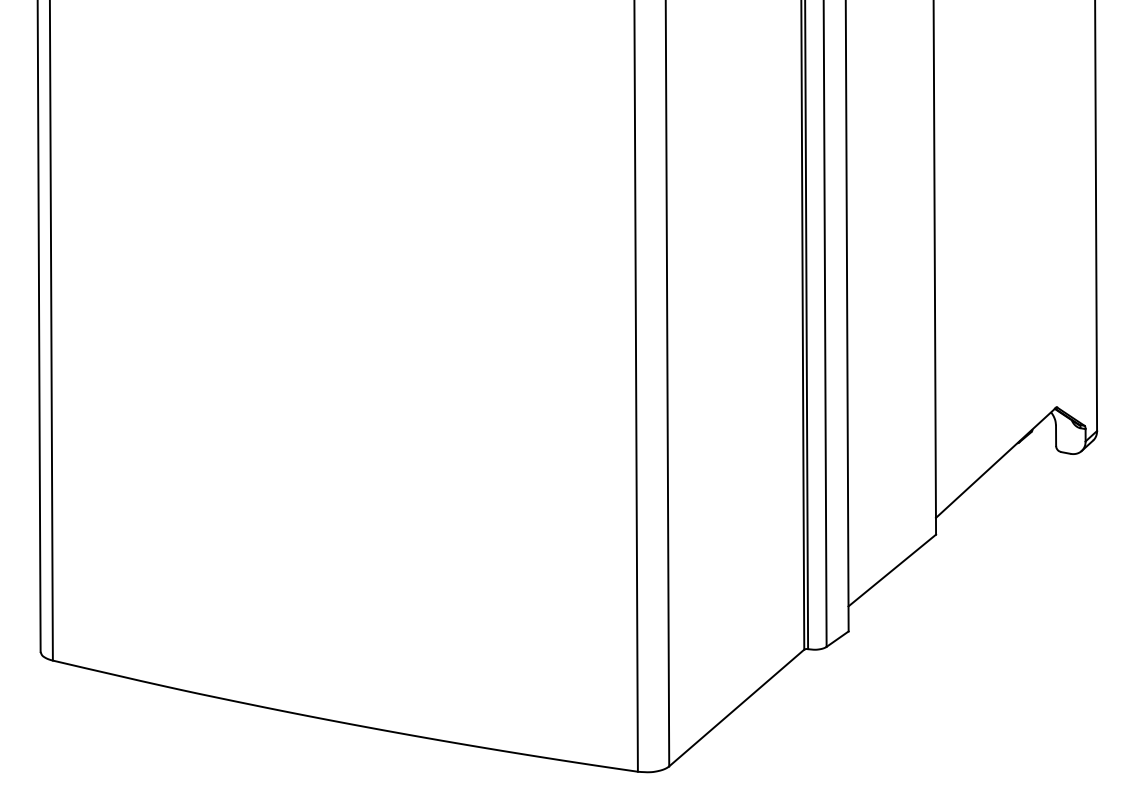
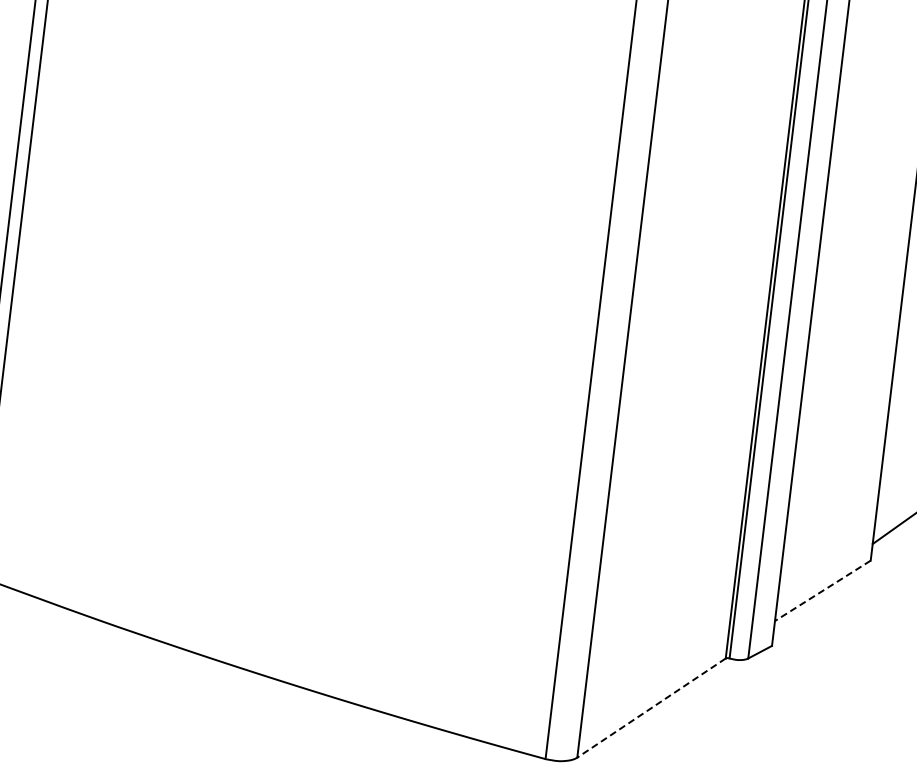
line: (892, 570) -> (823, 590), solid -> dashed
line: (736, 708) -> (651, 708), solid -> dashed

